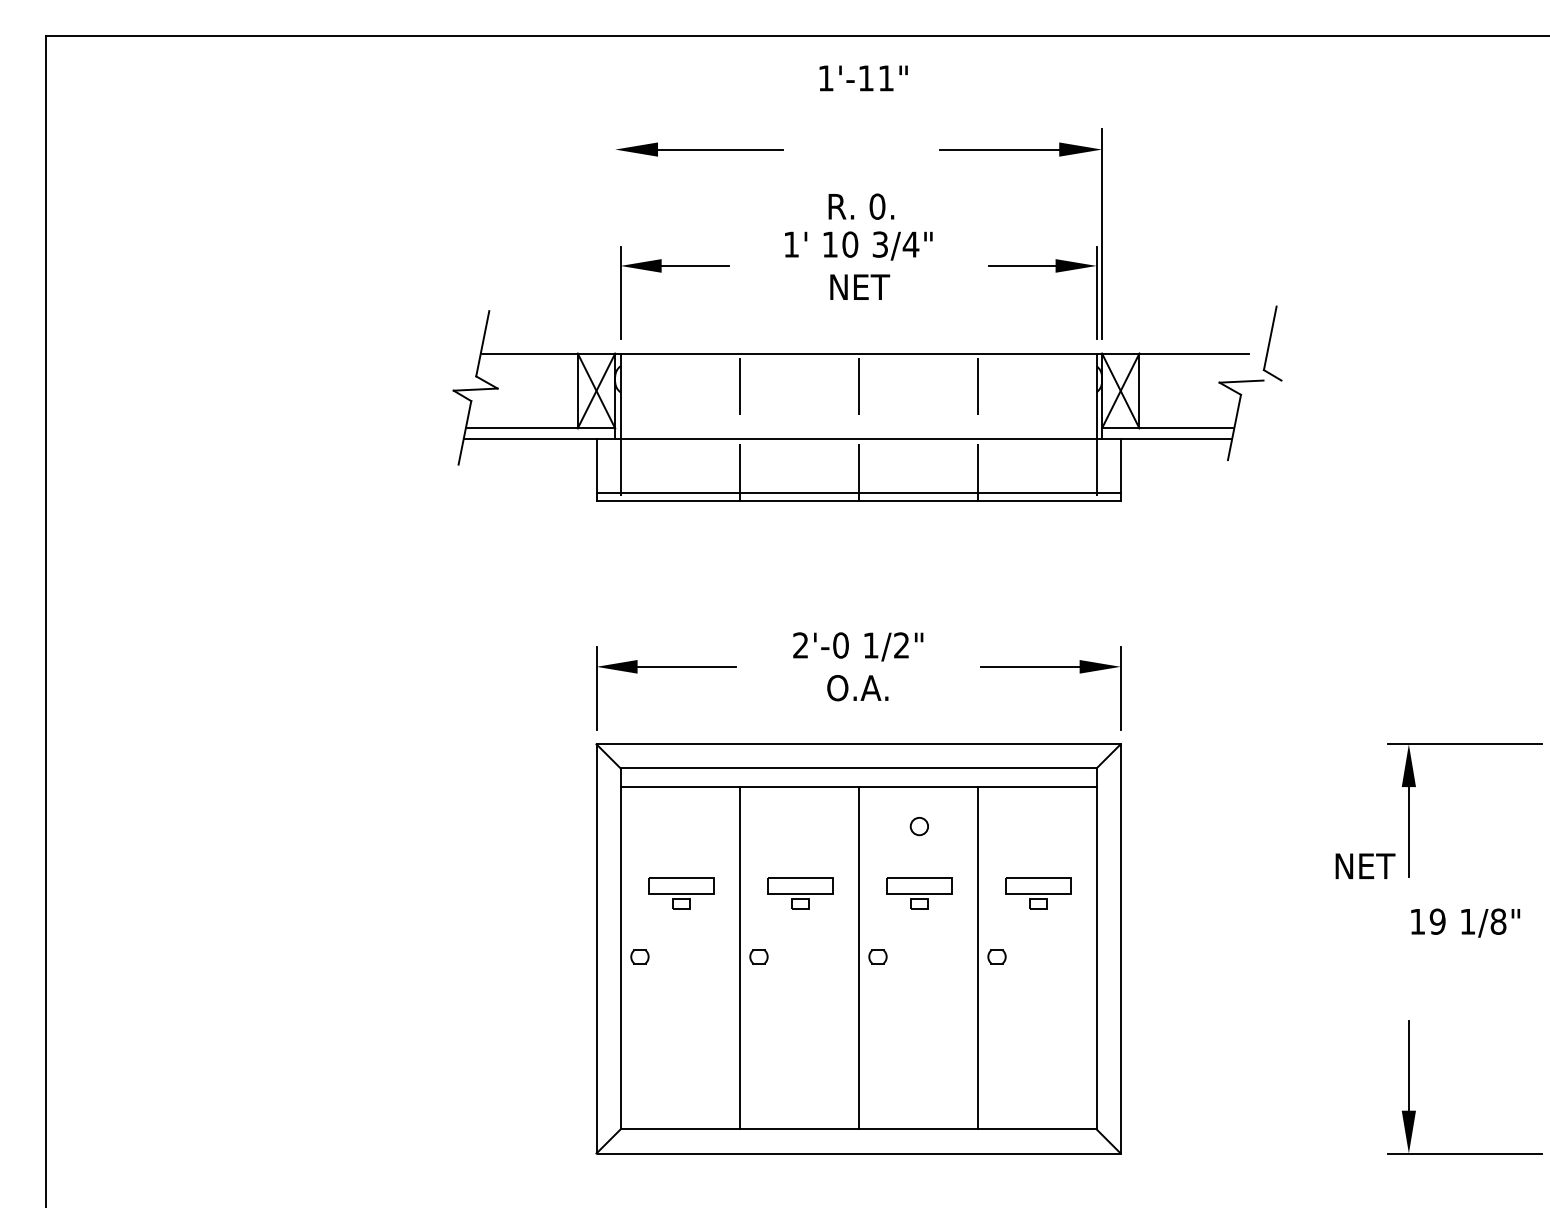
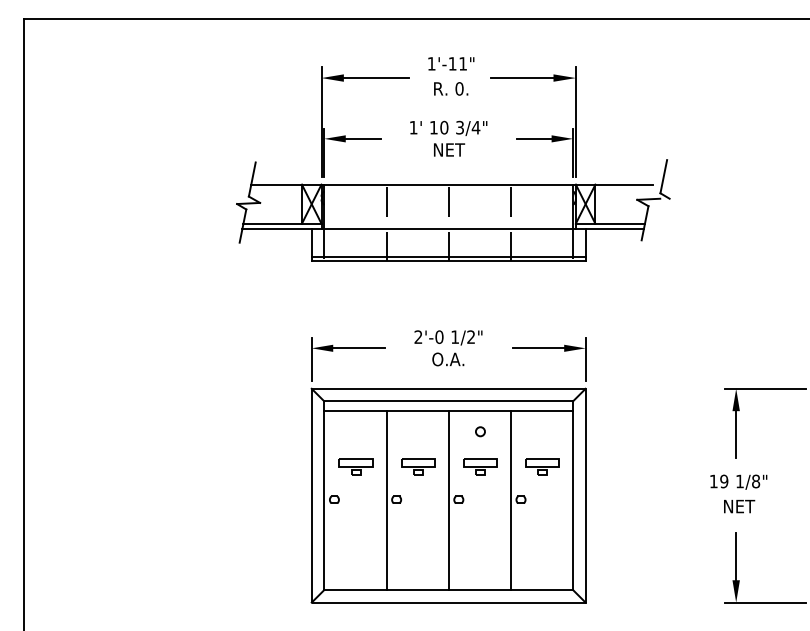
text: (863, 77) -> (451, 63), moved
text: (862, 205) -> (451, 88), moved
line: (615, 234) -> (321, 122), added
text: (1365, 866) -> (739, 506), moved
text: (1464, 921) -> (738, 481), moved

